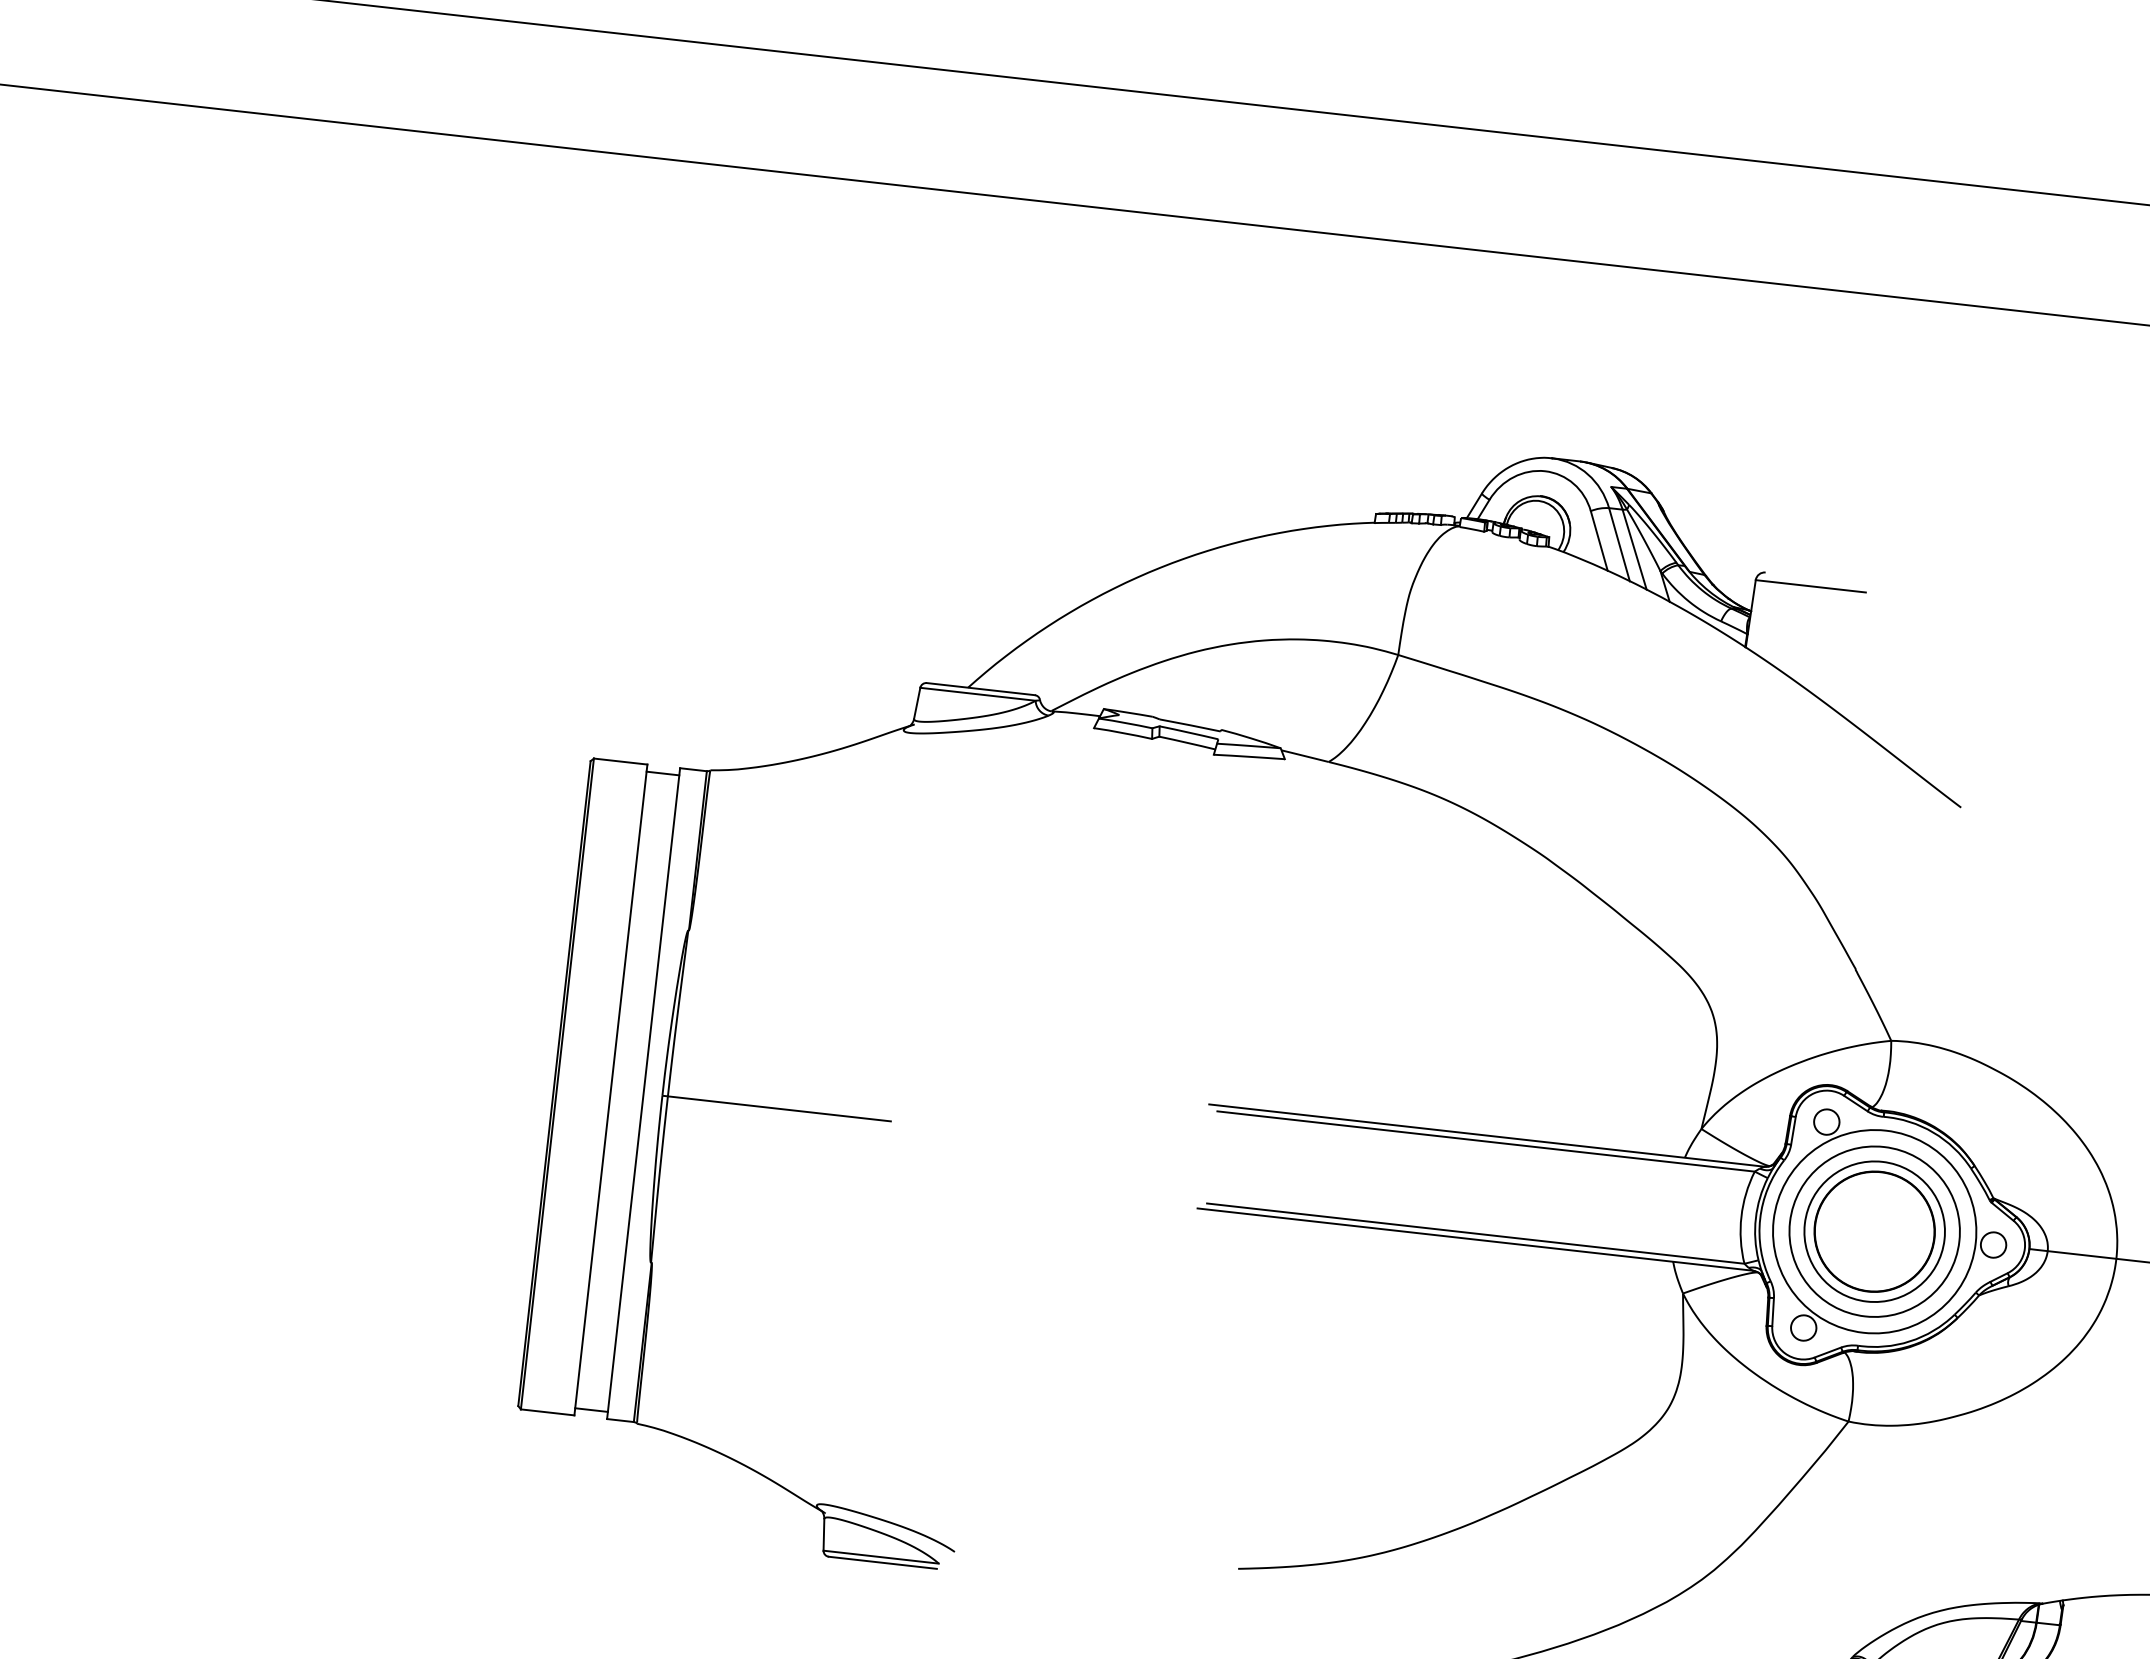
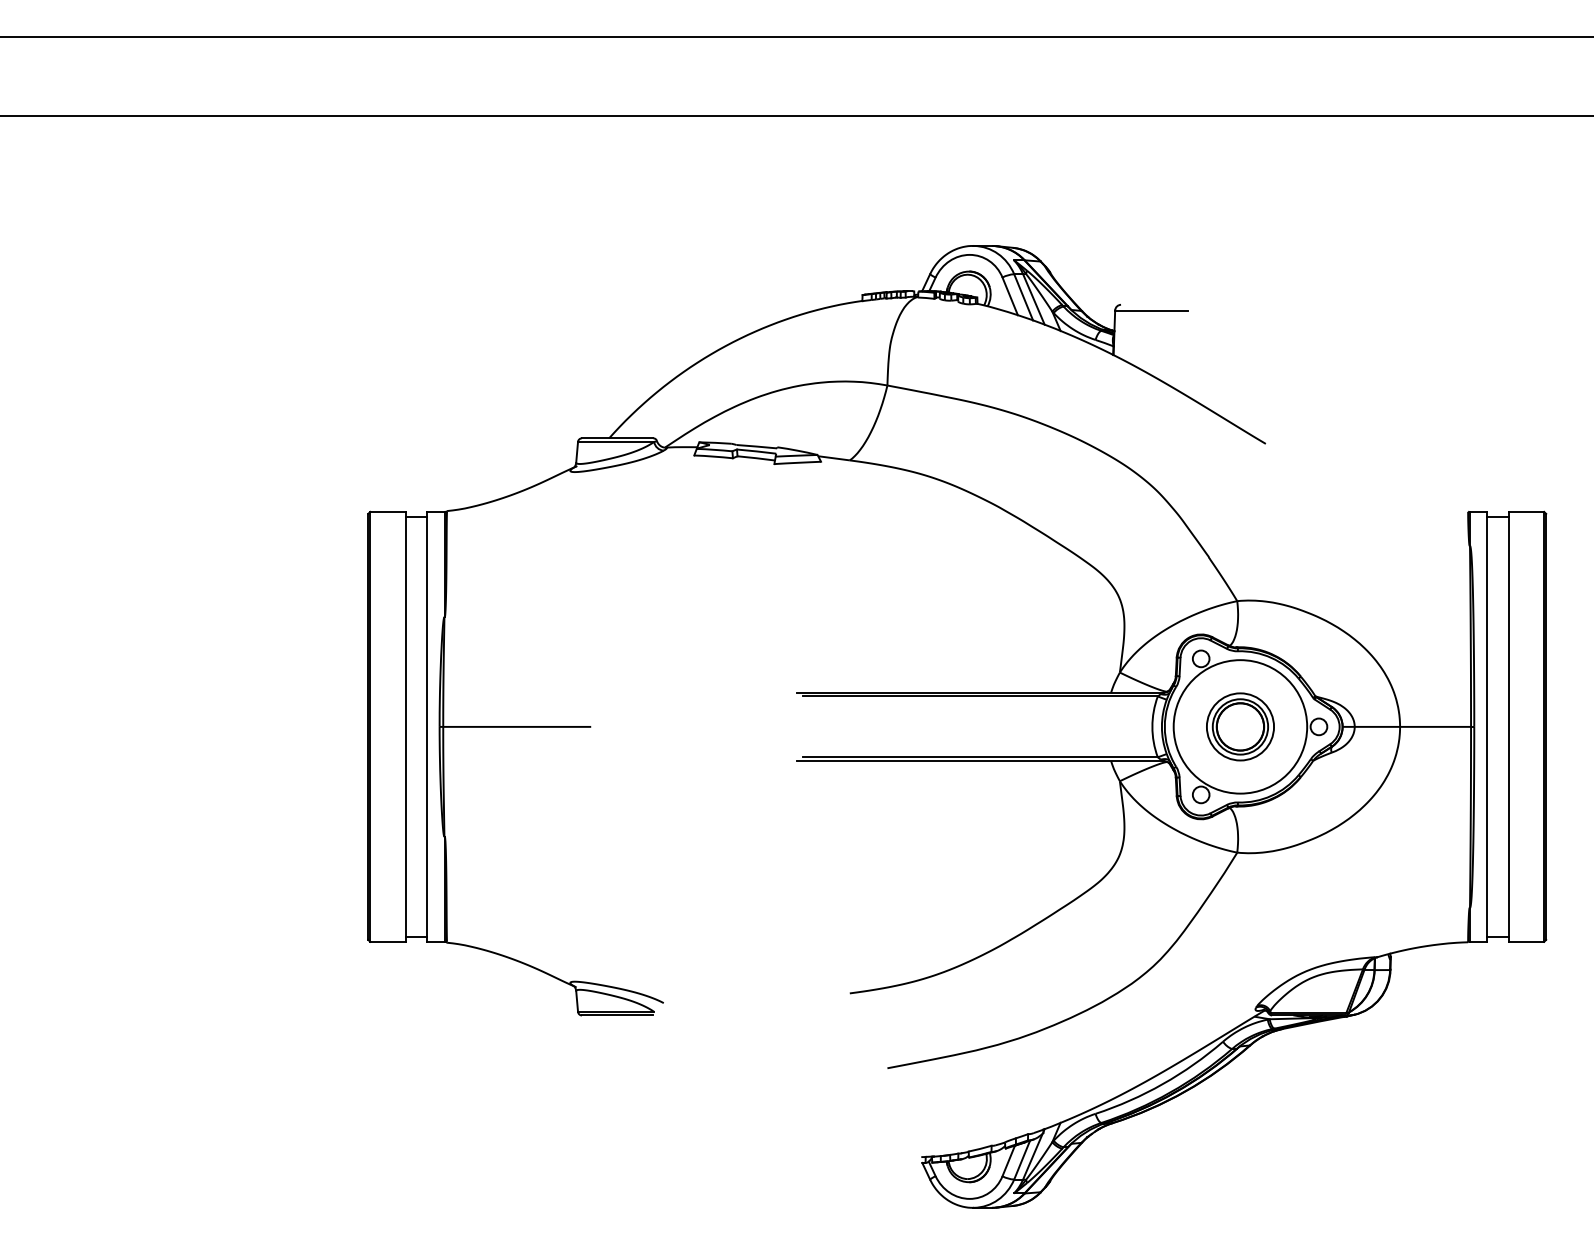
part: (1874, 1231) -> (1240, 726), size x0.6

